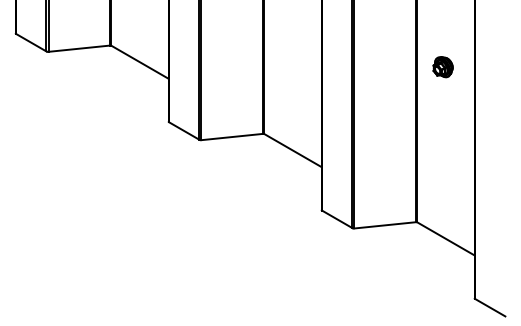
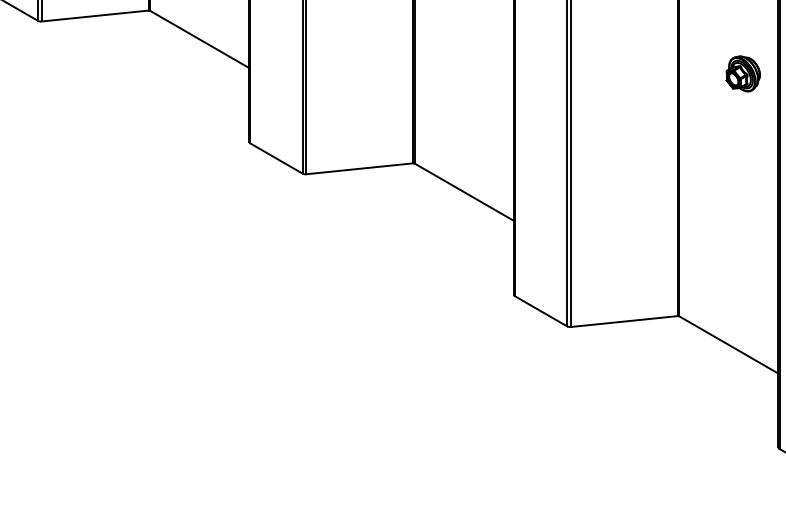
part: (442, 67) -> (742, 74), moved

